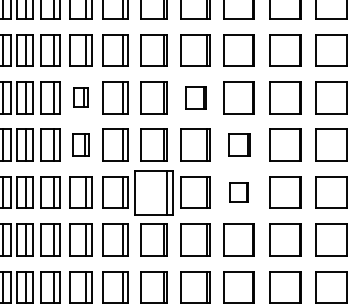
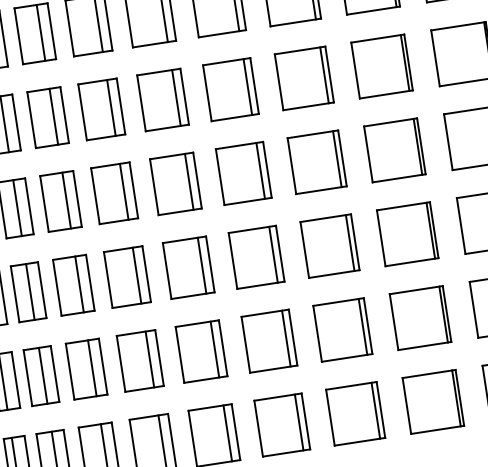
part: (80, 97) -> (100, 108), size x1.67
part: (195, 97) -> (304, 77), size x1.43
part: (80, 144) -> (113, 192), size x1.43
part: (238, 144) -> (392, 149), size x1.43
part: (153, 192) -> (255, 257), size x0.71
part: (238, 192) -> (405, 234), size x1.67

